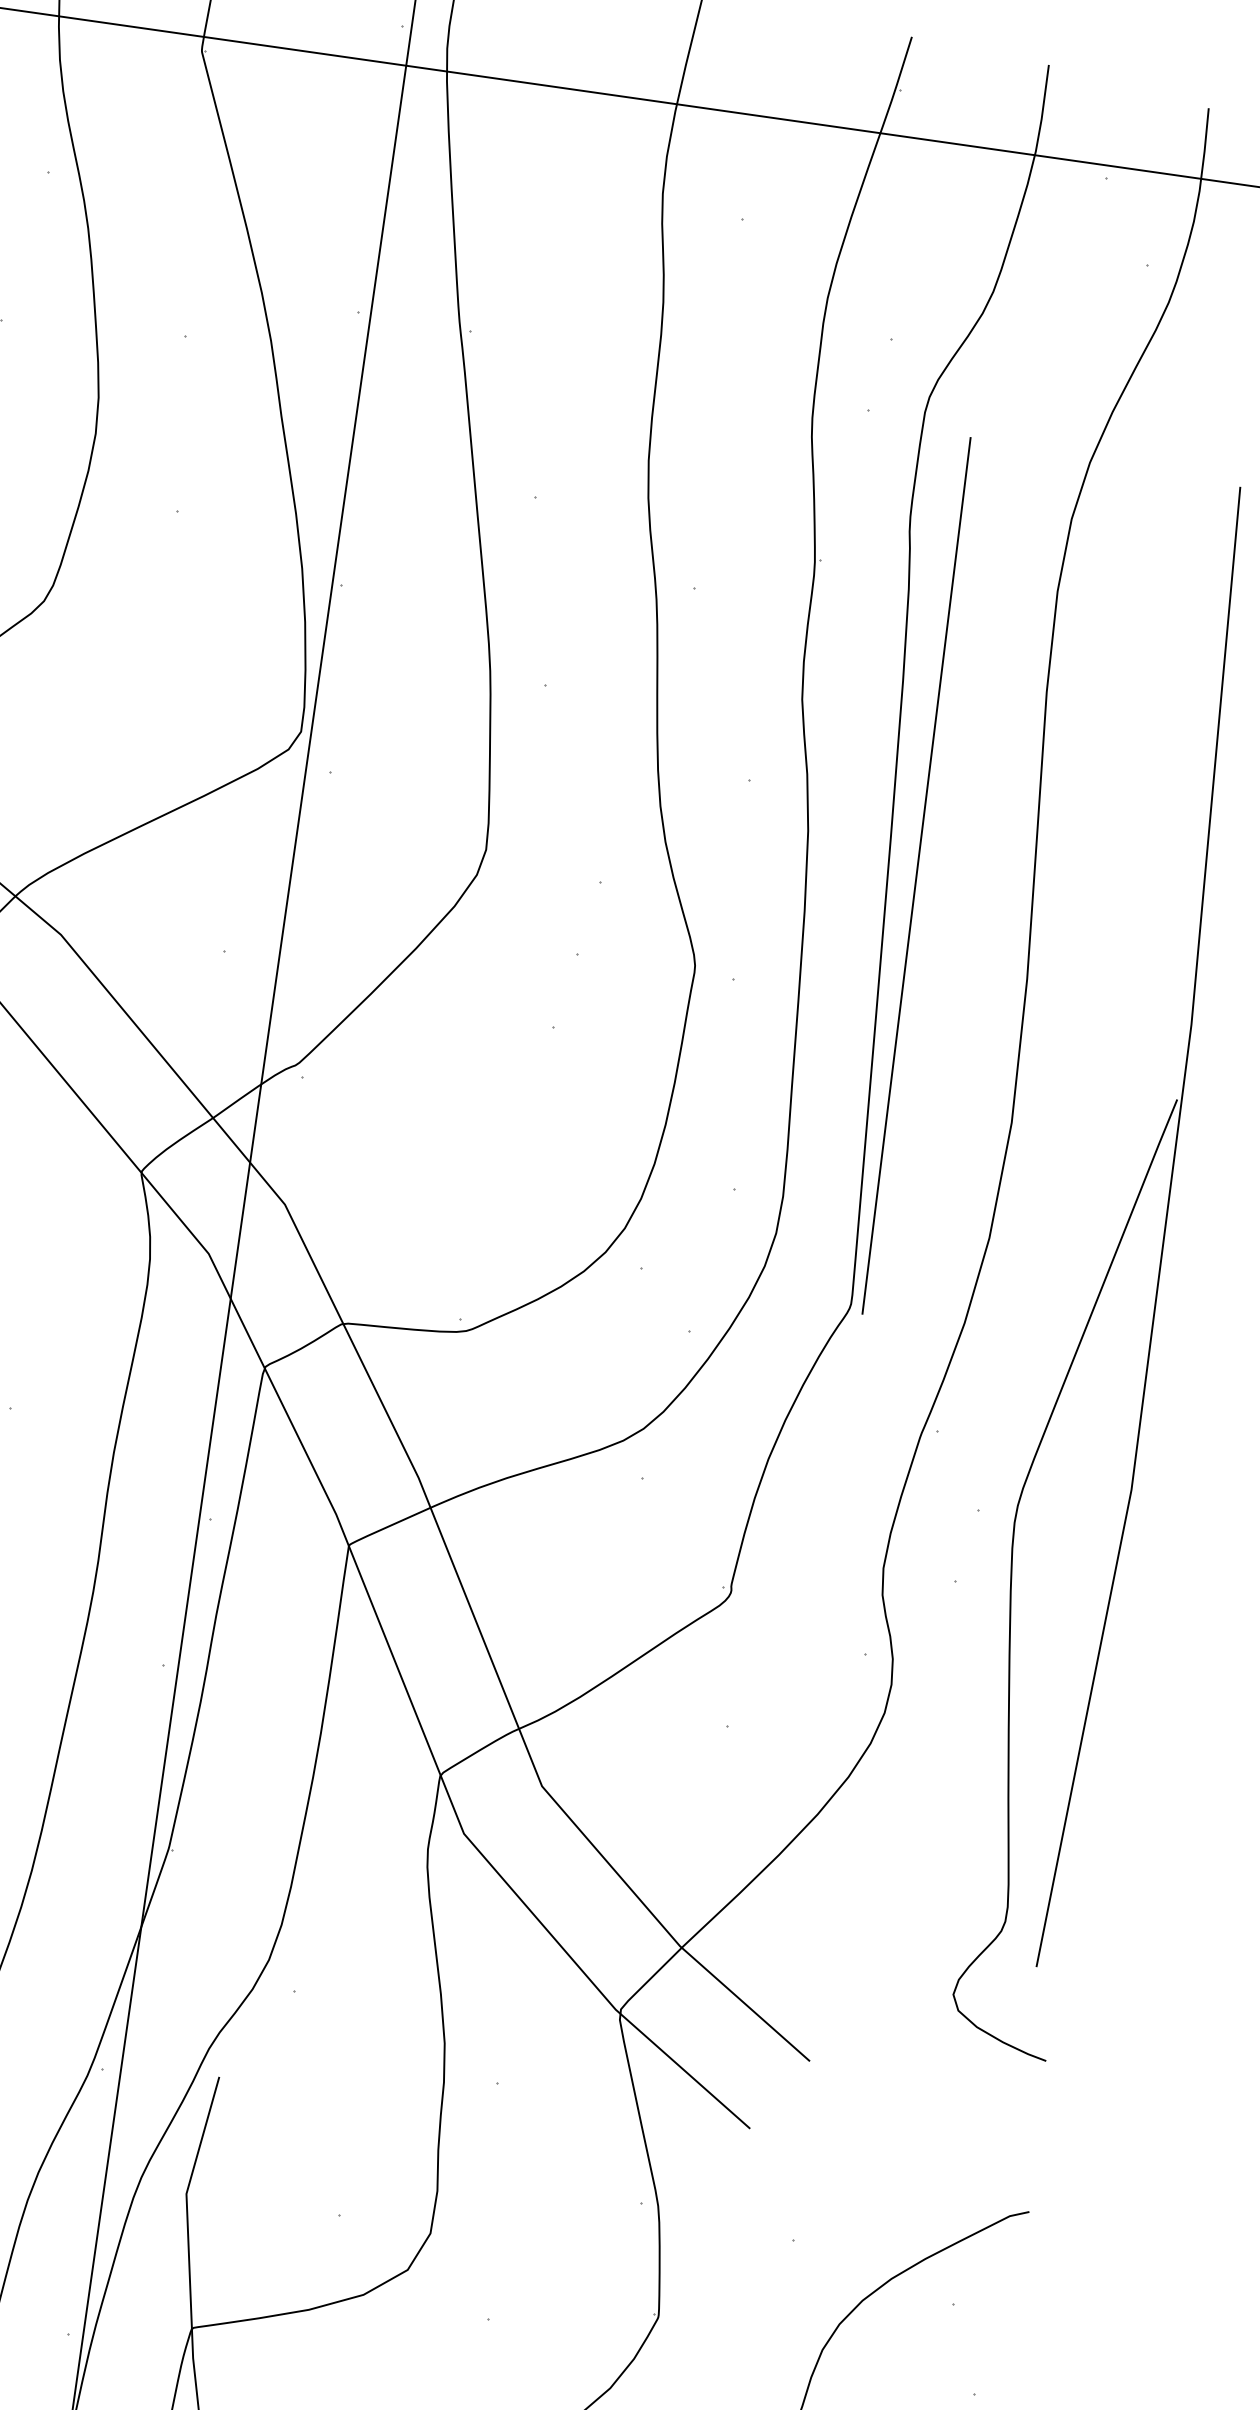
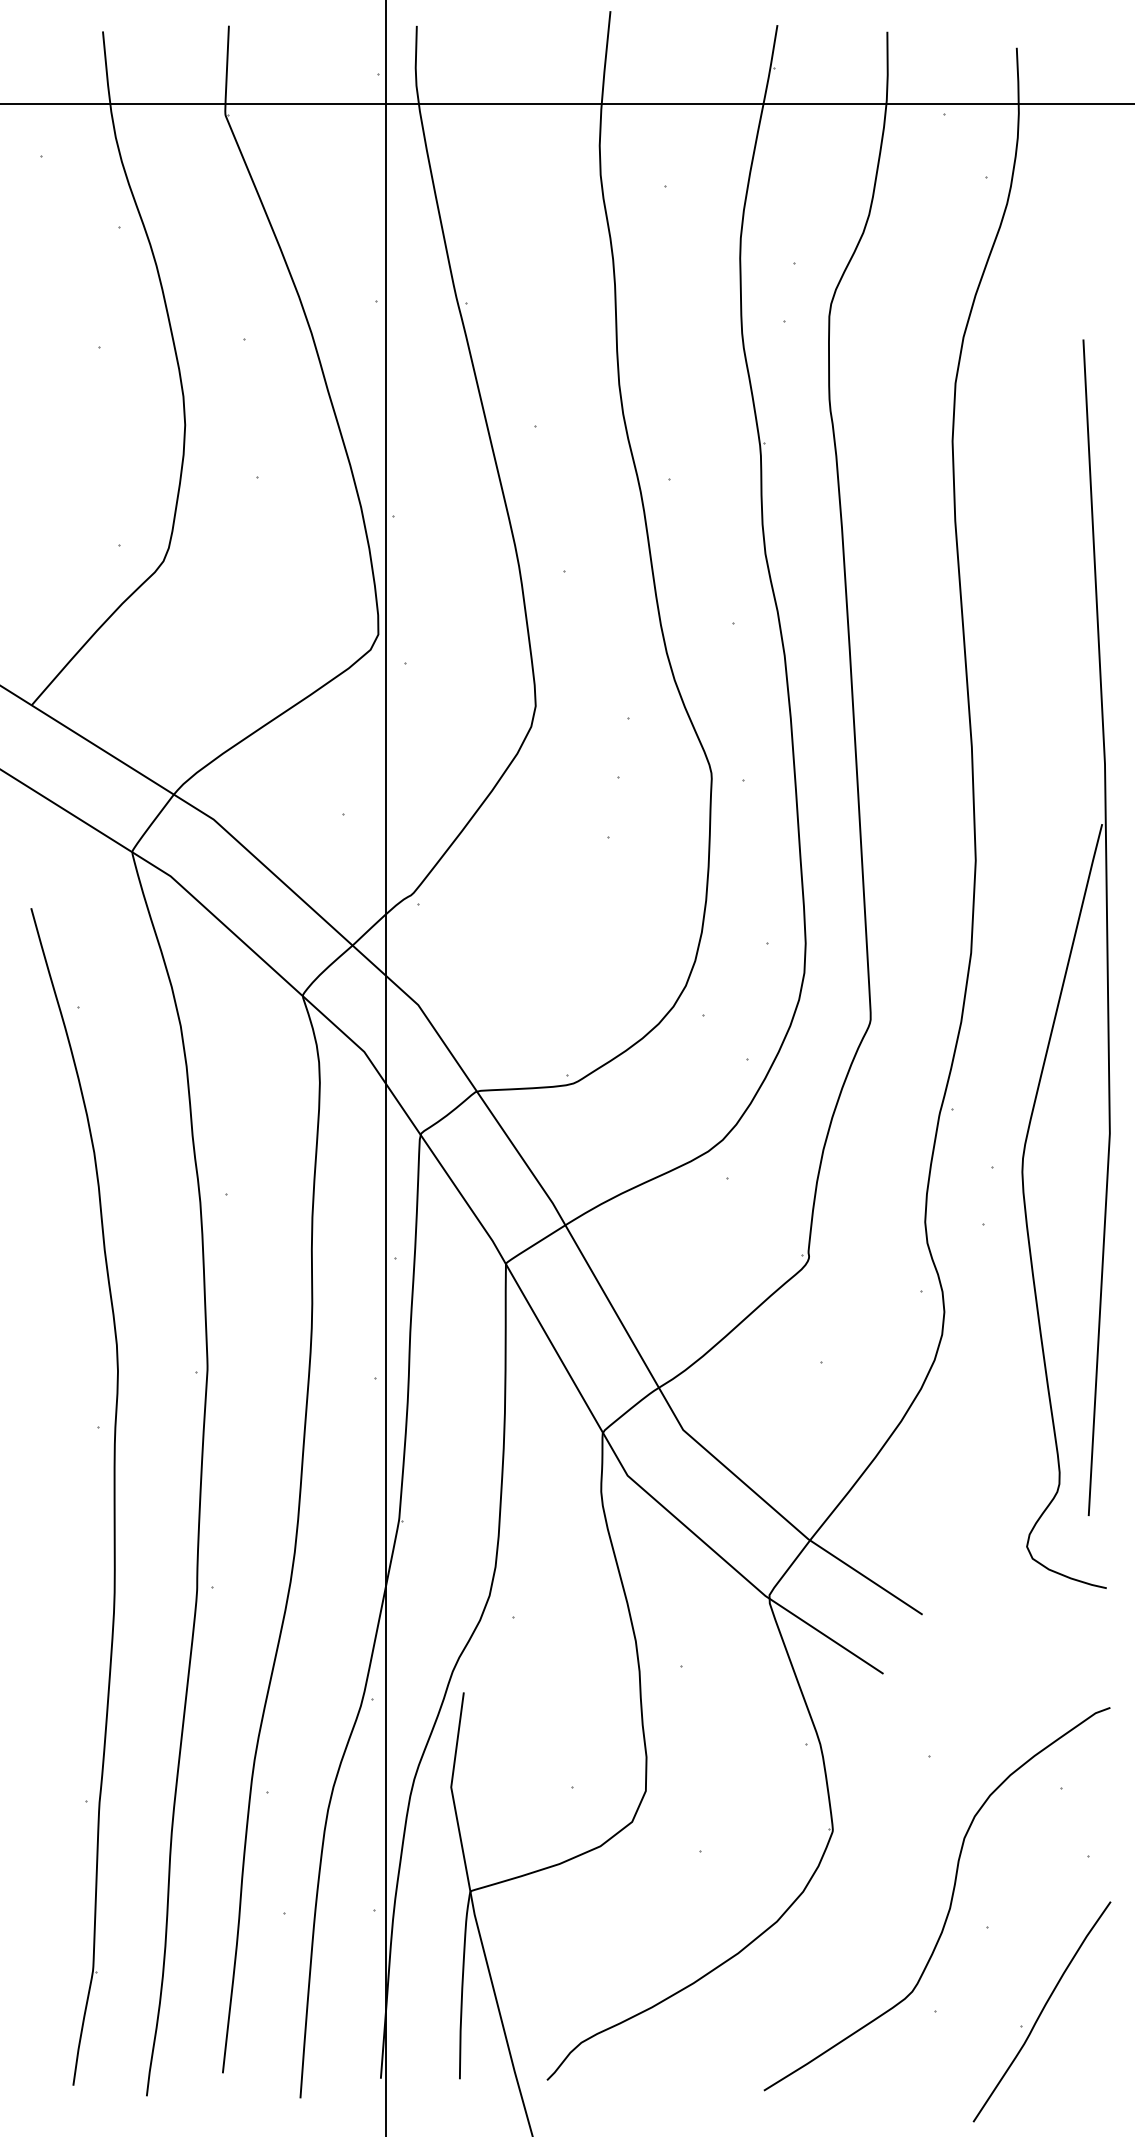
line: (915, 875) -> (873, 678), removed

